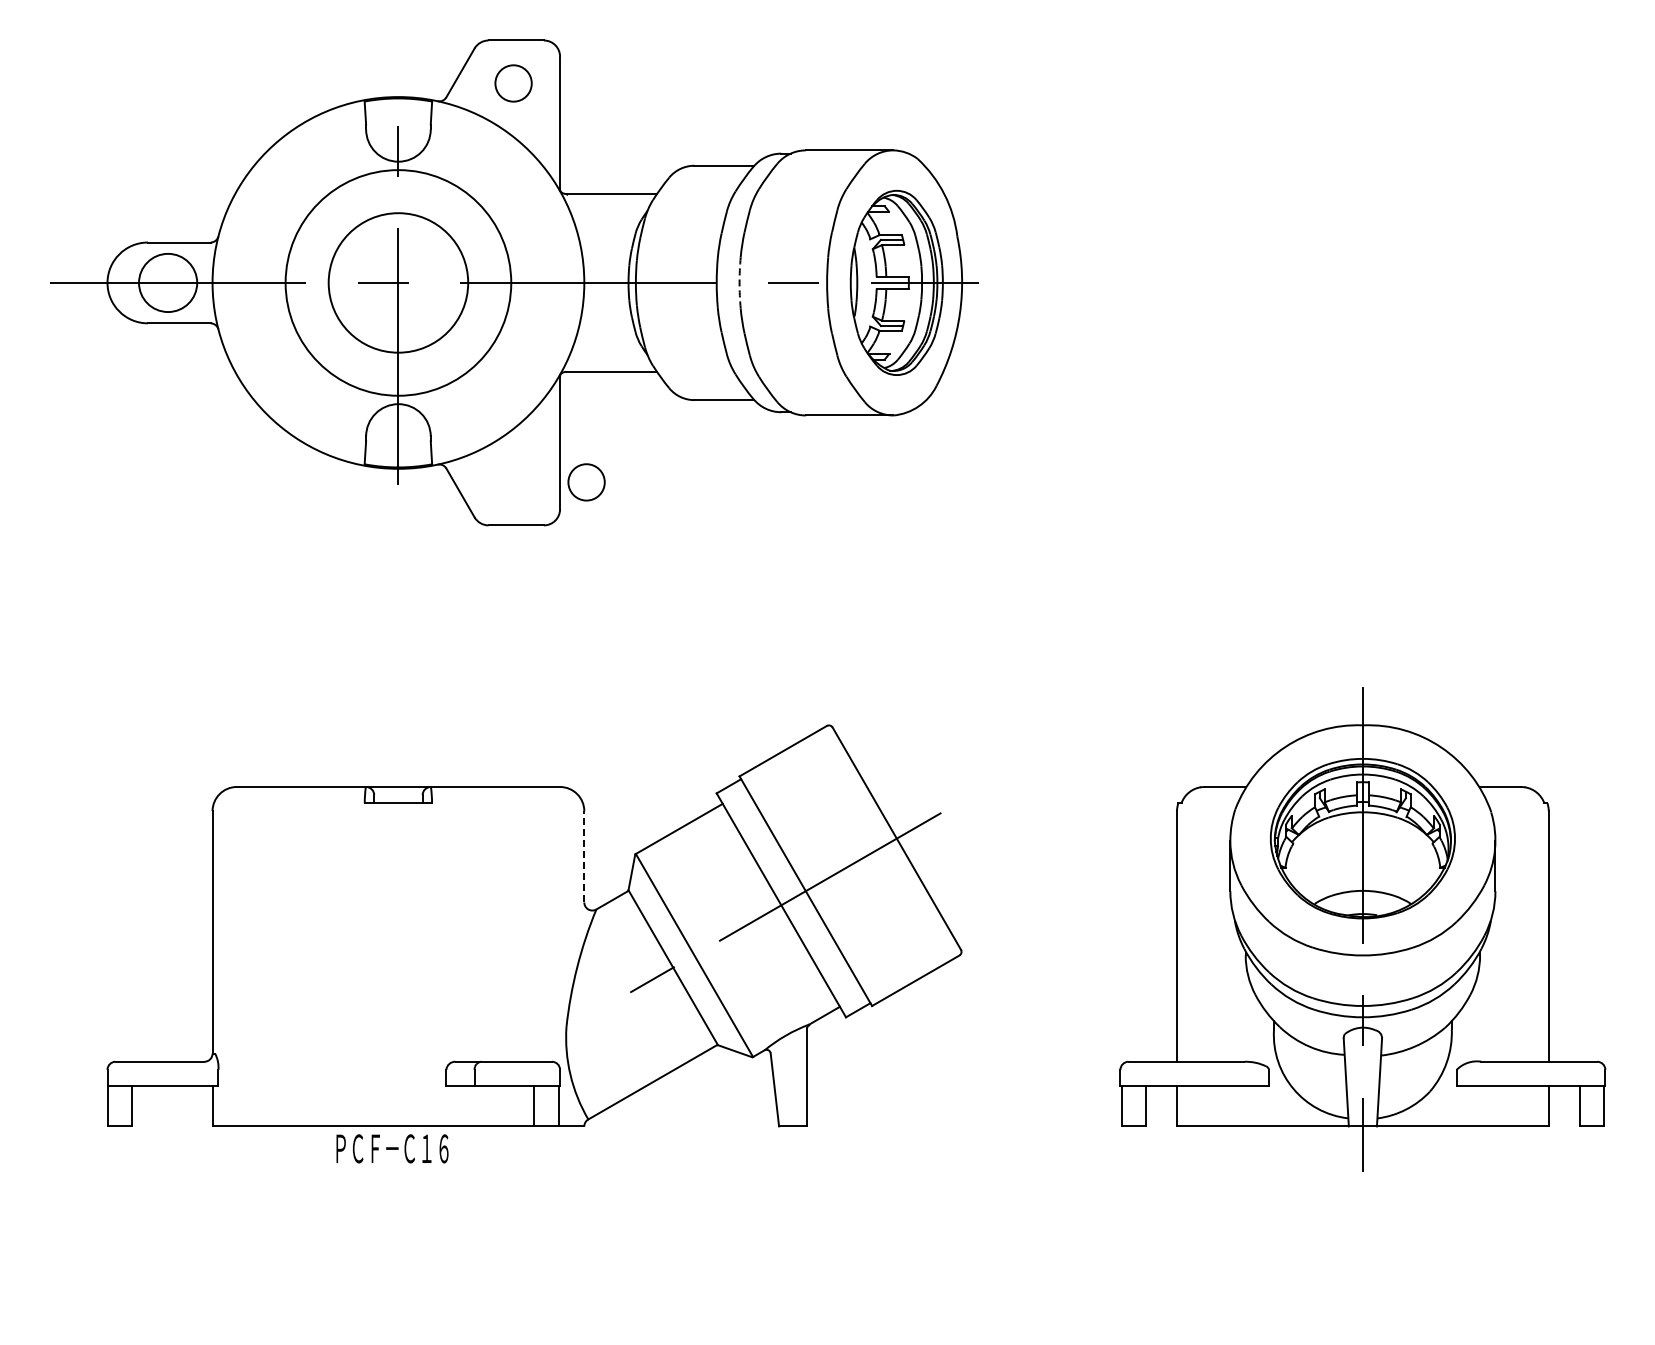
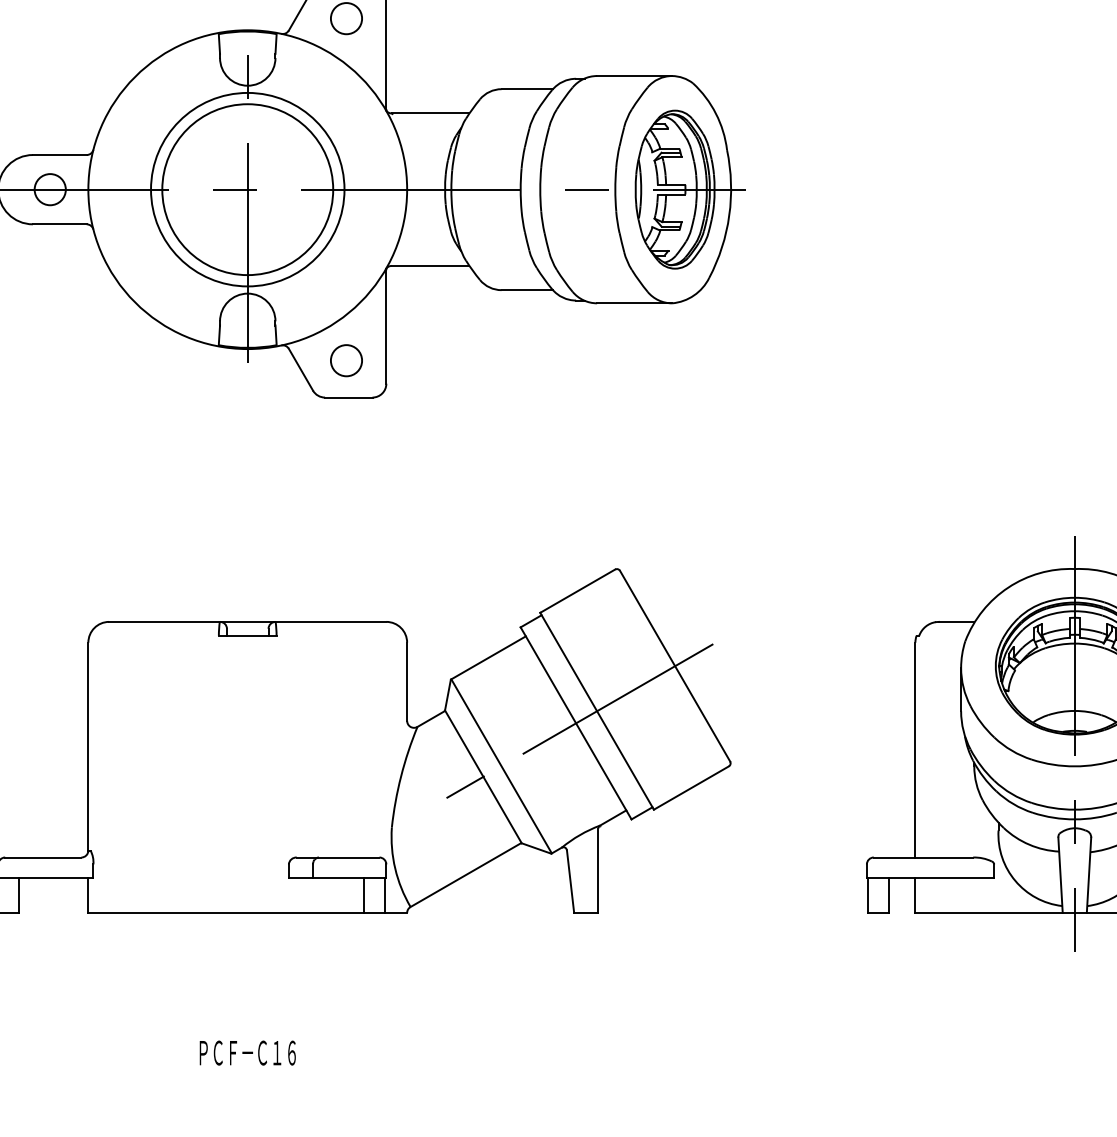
circle: (167, 282) -> (49, 189), size x0.62
circle: (398, 282) -> (247, 189), size x1.43
arc: (739, 282) -> (540, 189), dashed -> solid
circle: (586, 482) -> (346, 360), moved
line: (584, 856) -> (407, 681), dashed -> solid
text: (392, 1148) -> (247, 1052), moved

